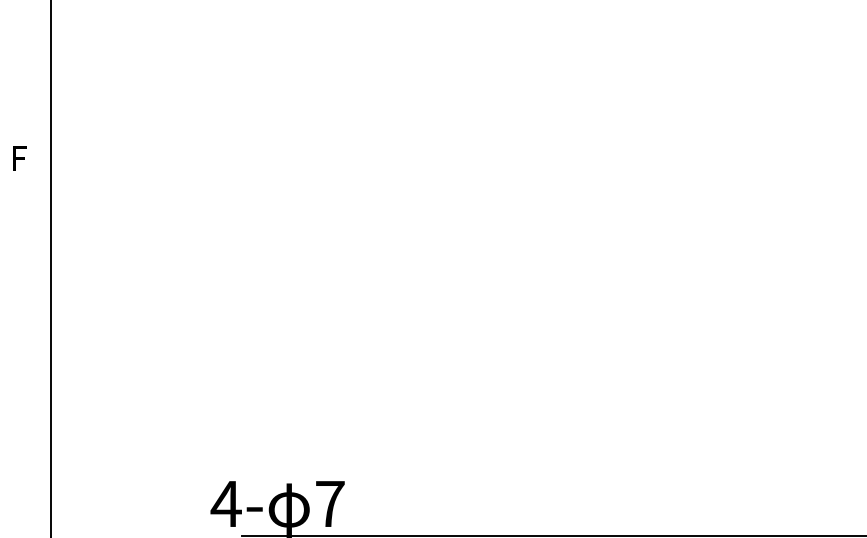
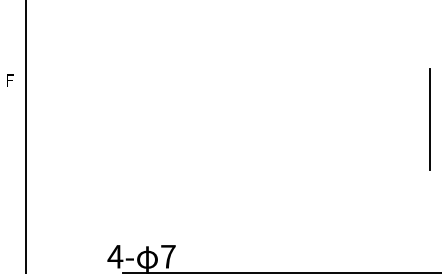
line: (842, 234) -> (429, 119), added

